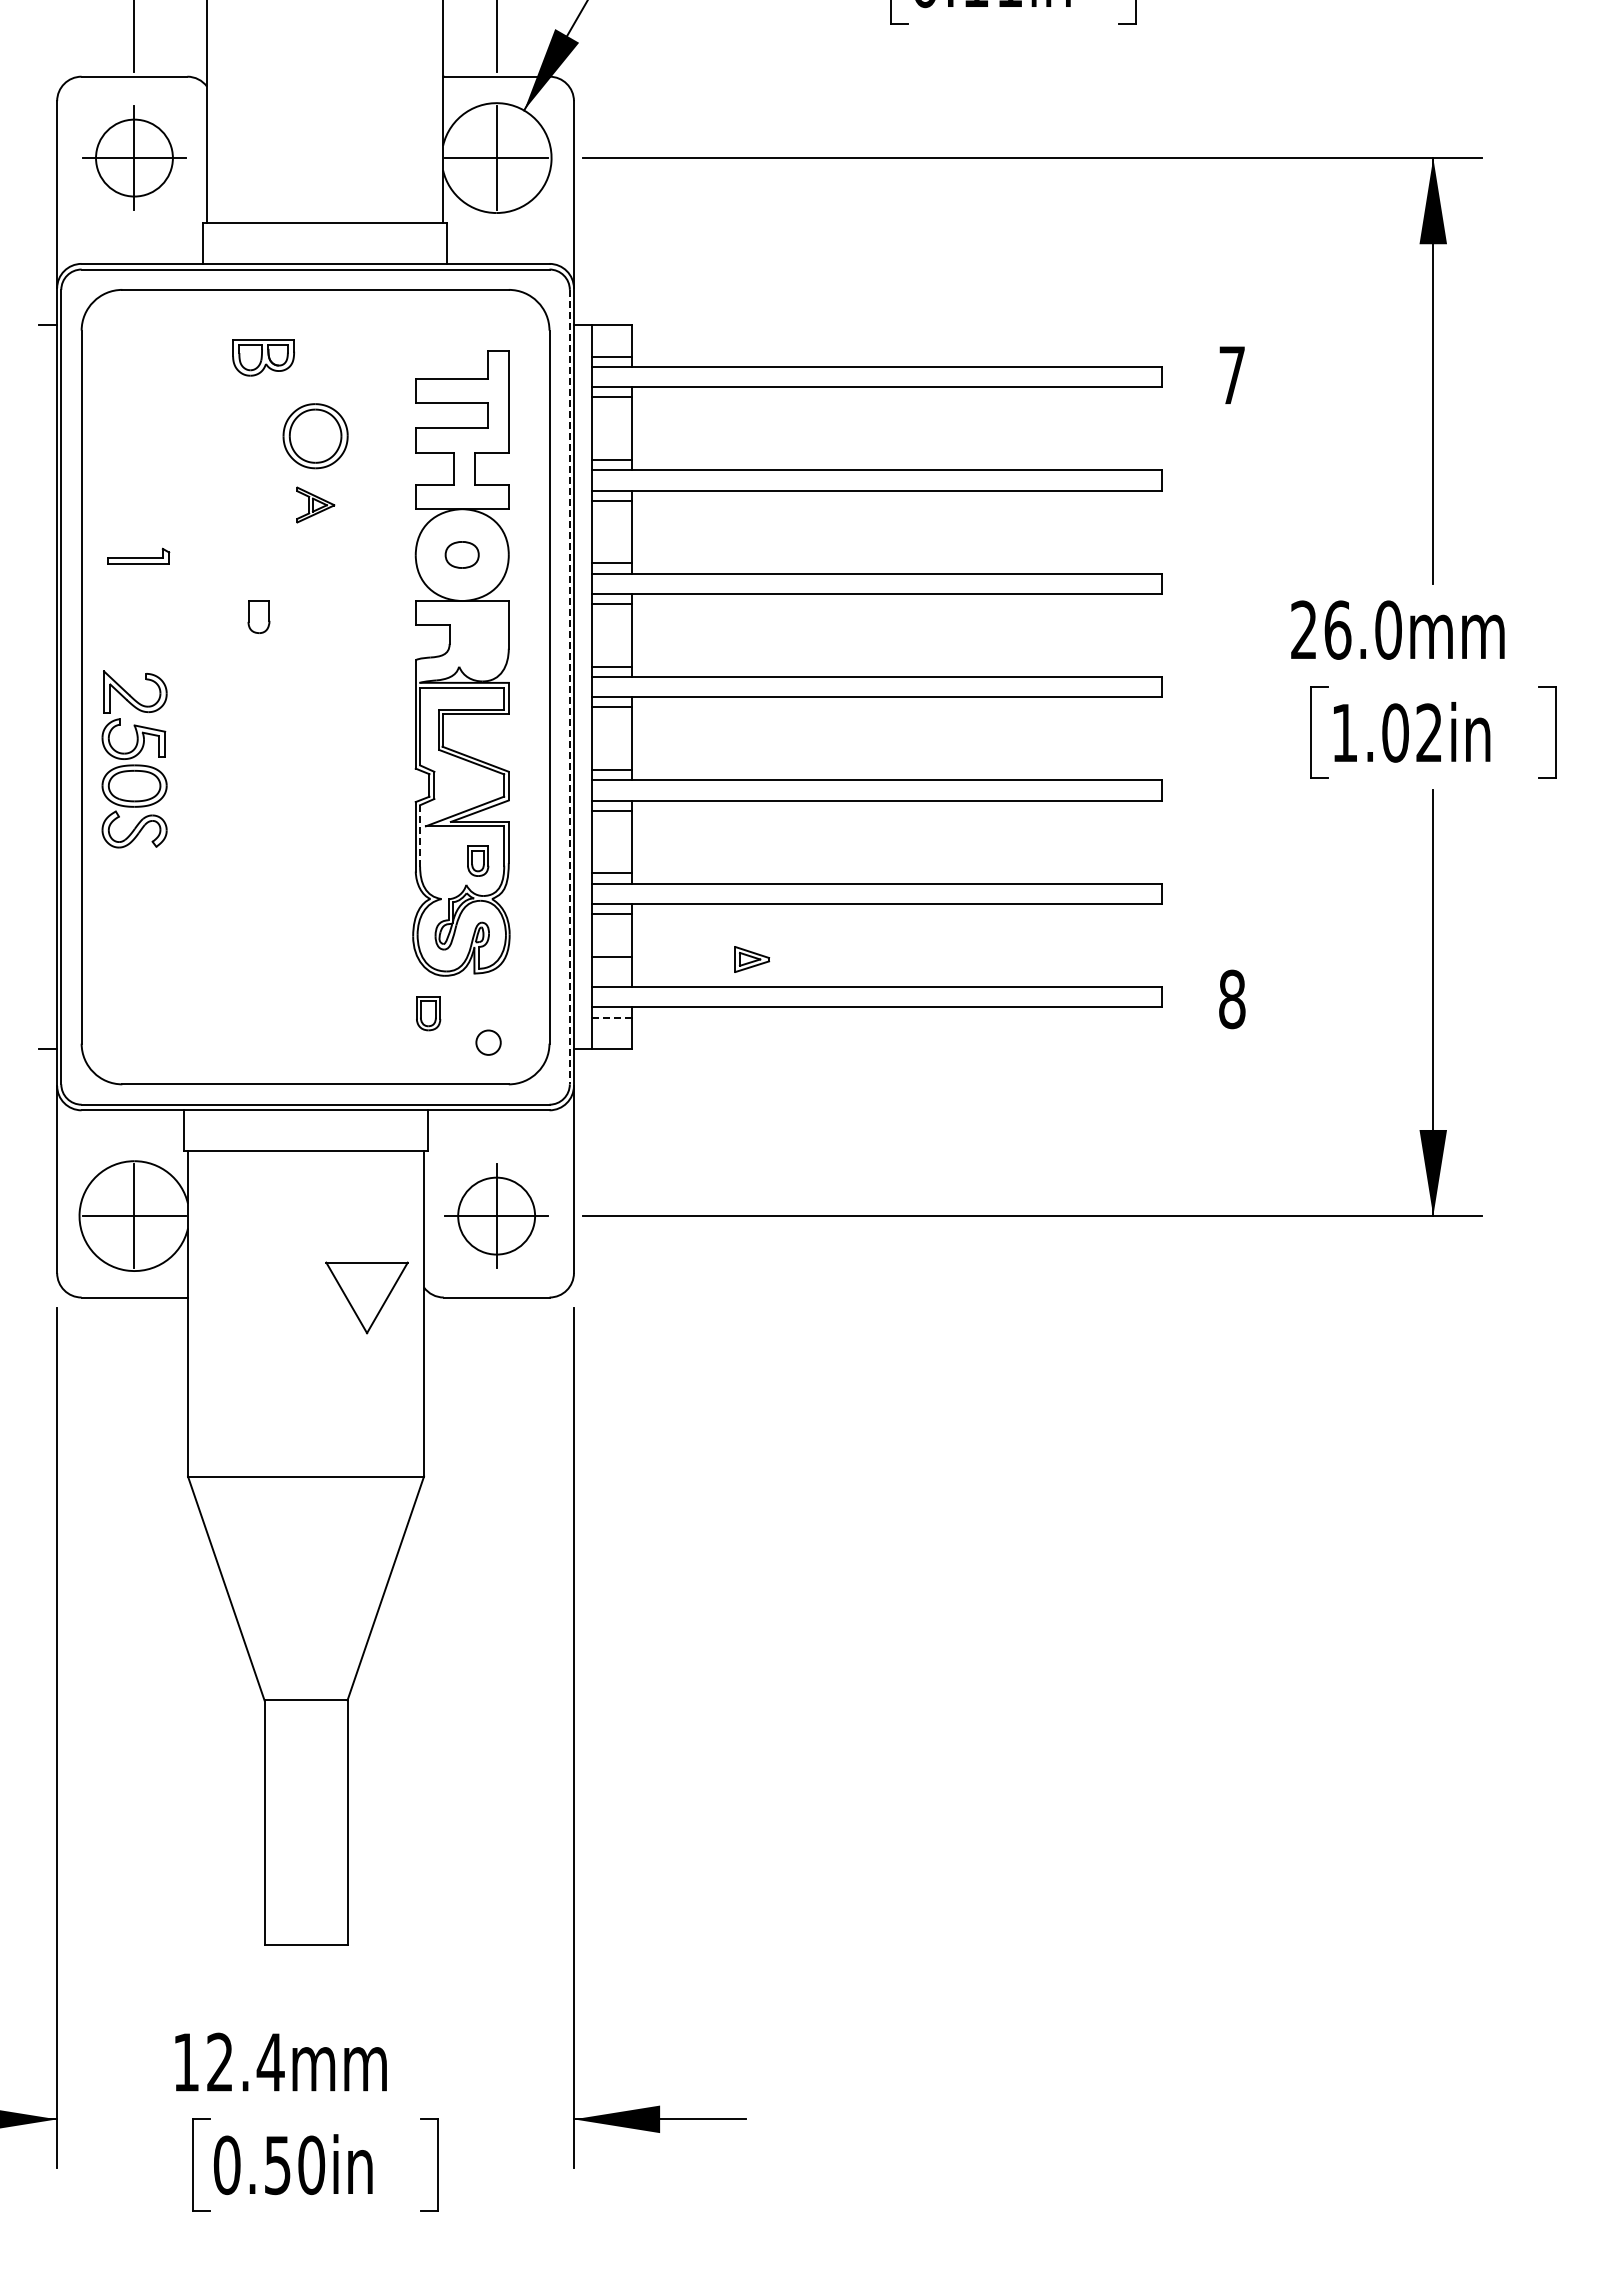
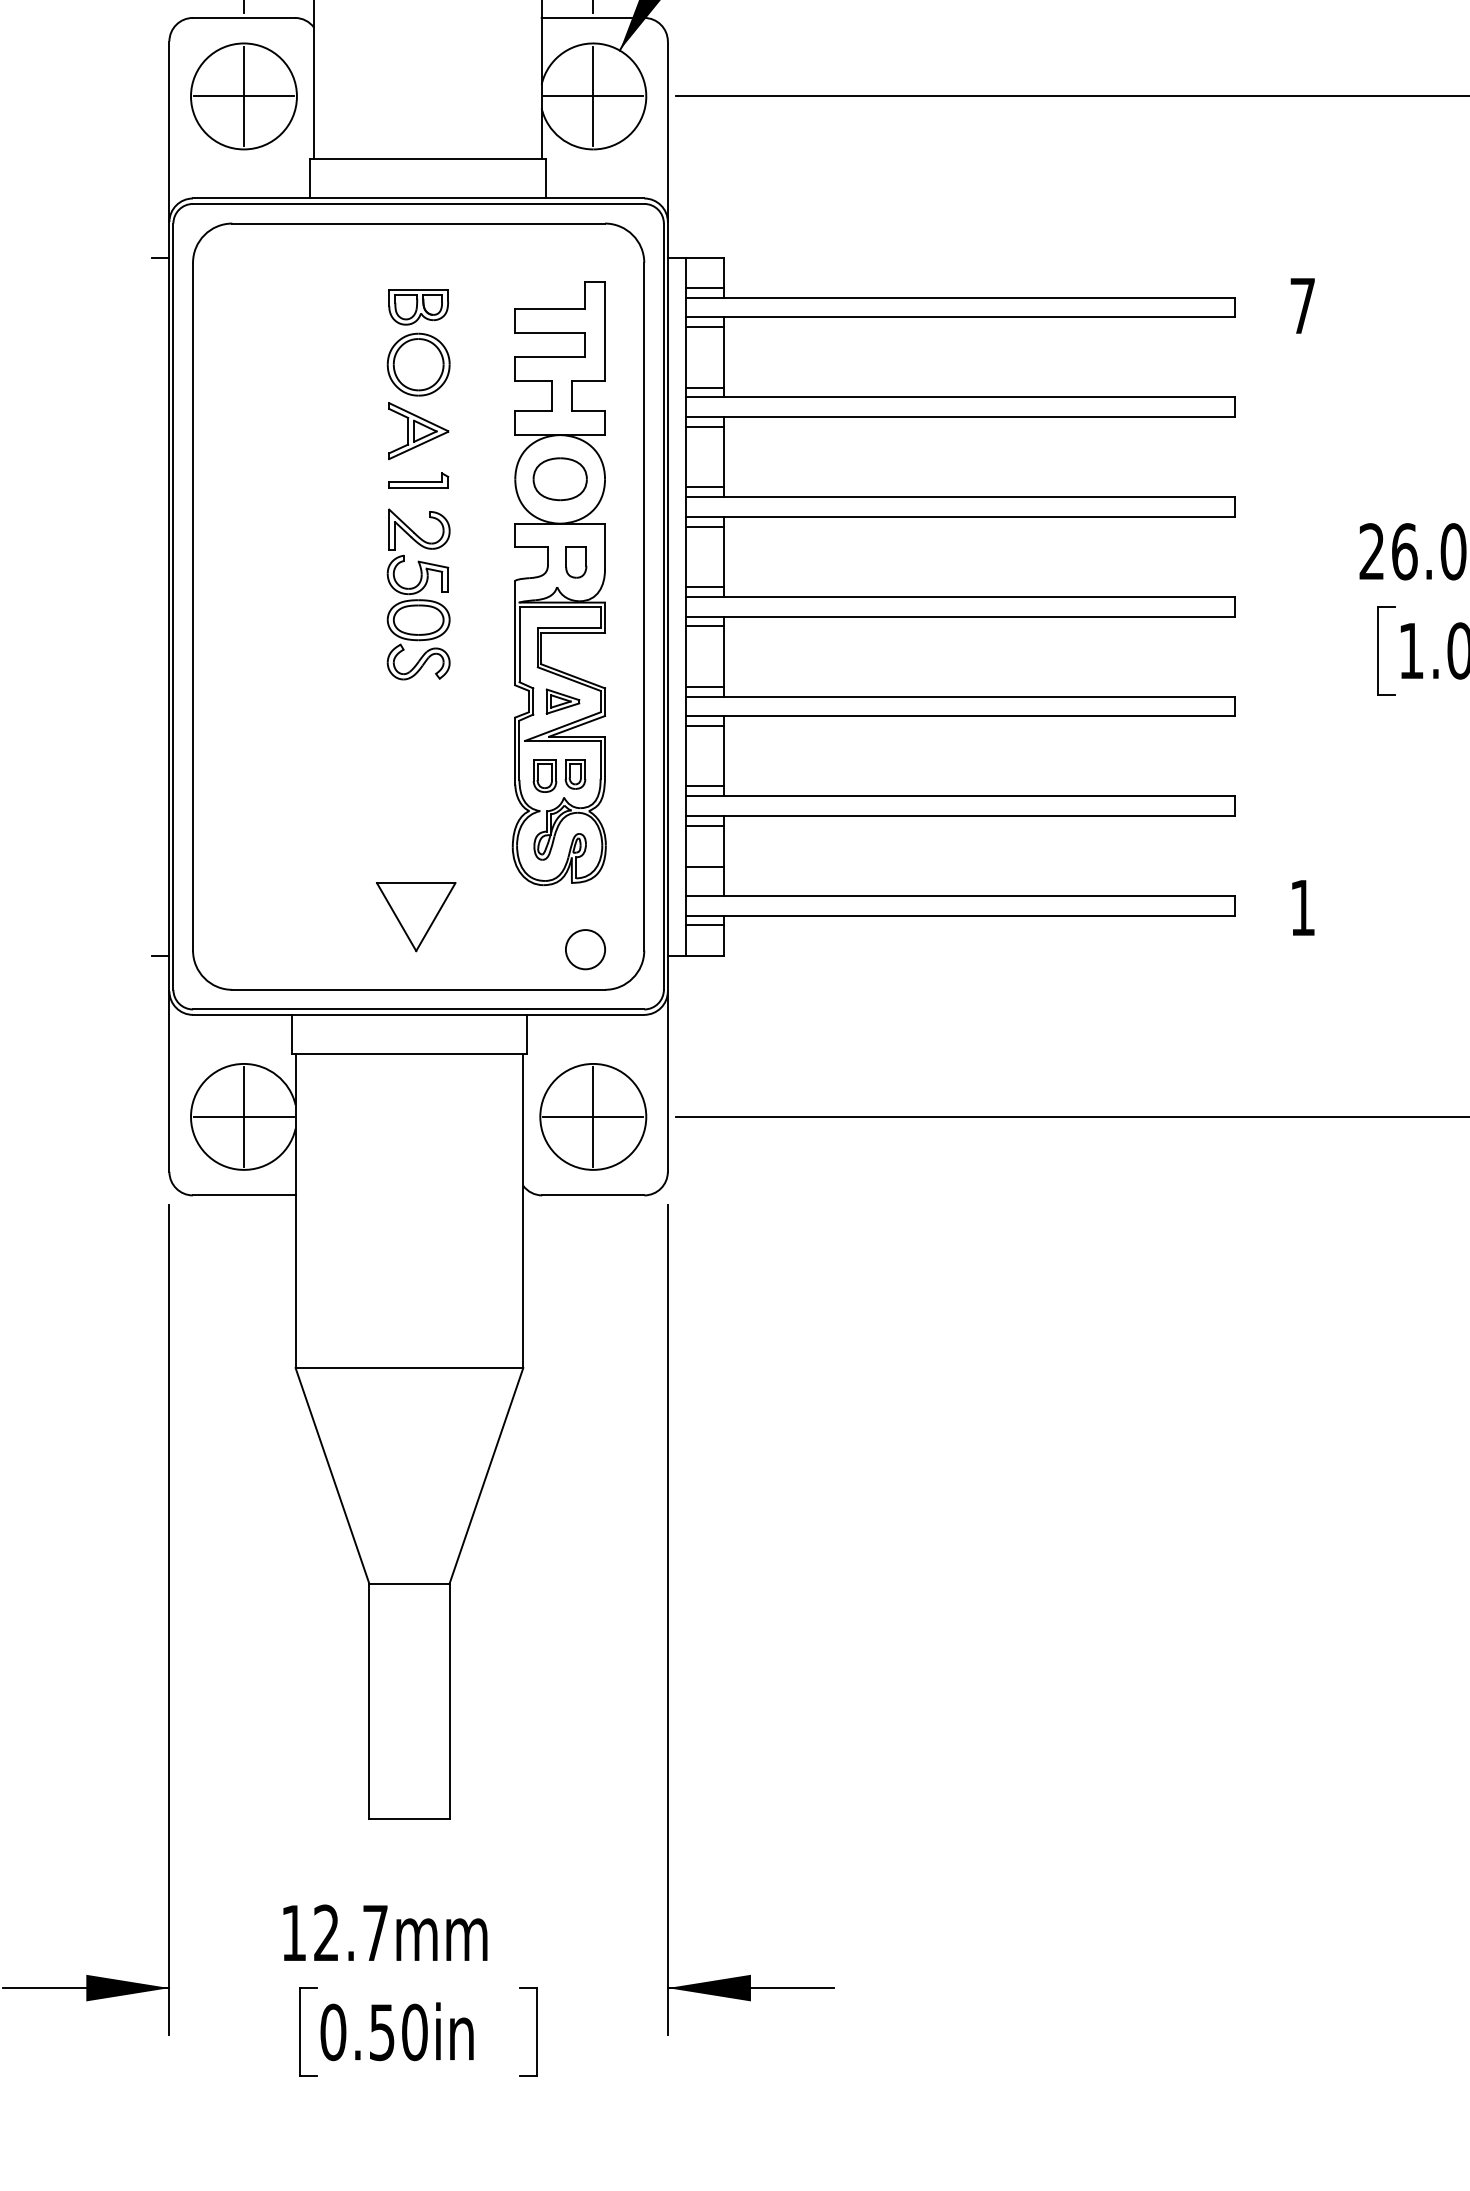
circle: (134, 158) -> (244, 96), size x1.43
part: (263, 357) -> (418, 307), moved
part: (315, 504) -> (418, 430), size x1.67
part: (461, 554) -> (559, 478), size x1.67
part: (138, 555) -> (418, 479), moved
part: (258, 616) -> (575, 561), moved
line: (569, 687) -> (663, 607), dashed -> solid
part: (134, 759) -> (418, 594), moved
line: (420, 835) -> (519, 749), dashed -> solid
part: (752, 959) -> (563, 701), moved
text: (1232, 999) -> (1303, 907), 8 -> 1
part: (428, 1013) -> (544, 775), moved
line: (612, 1017) -> (705, 925), dashed -> solid
circle: (488, 1042) -> (585, 949), size x1.67
circle: (496, 1216) -> (593, 1117), size x1.43
part: (366, 1297) -> (415, 916), moved
text: (270, 2062) -> (375, 1933), 12.4mm -> 12.7mm

